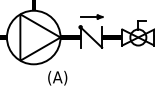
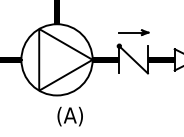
text: (57, 77) -> (69, 115), moved

